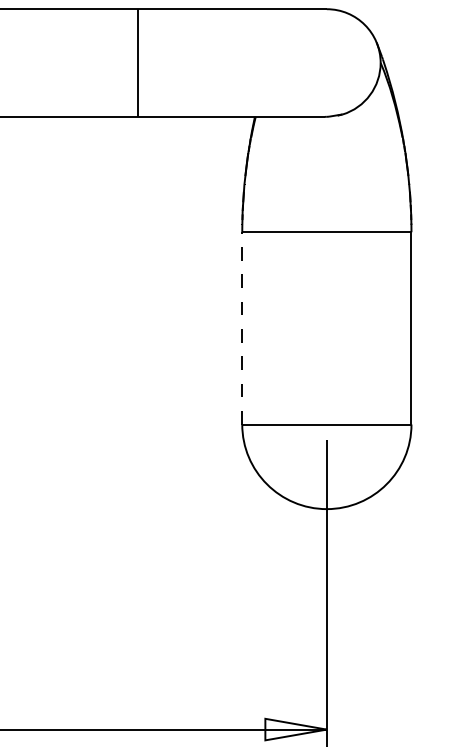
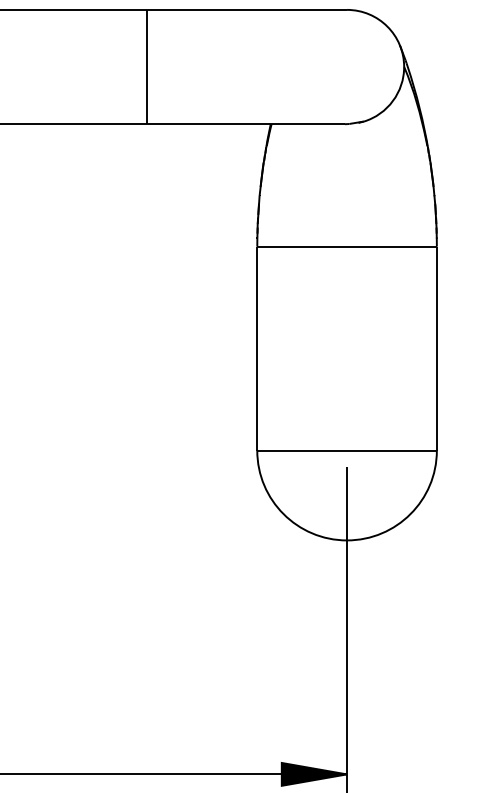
line: (242, 328) -> (257, 348), dashed -> solid
fill: (296, 728) -> (314, 773), added

